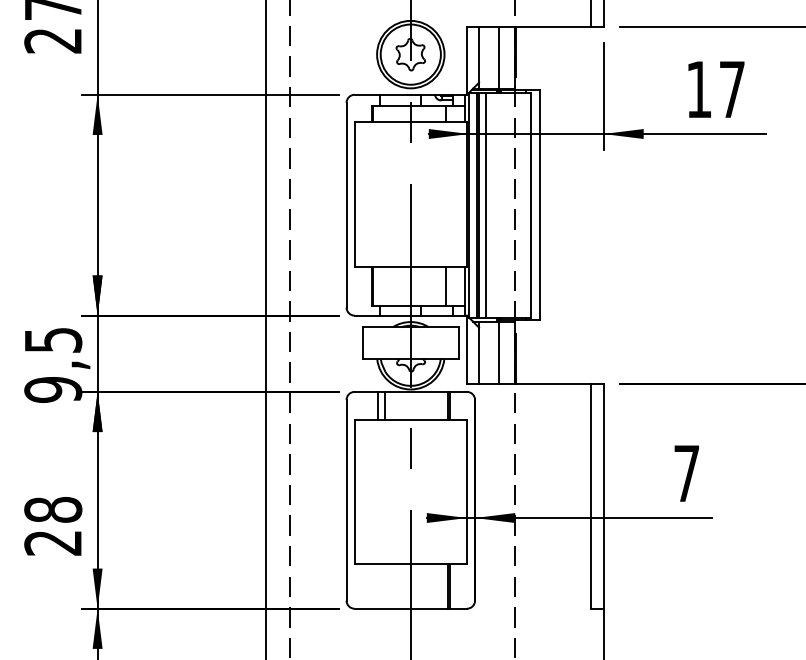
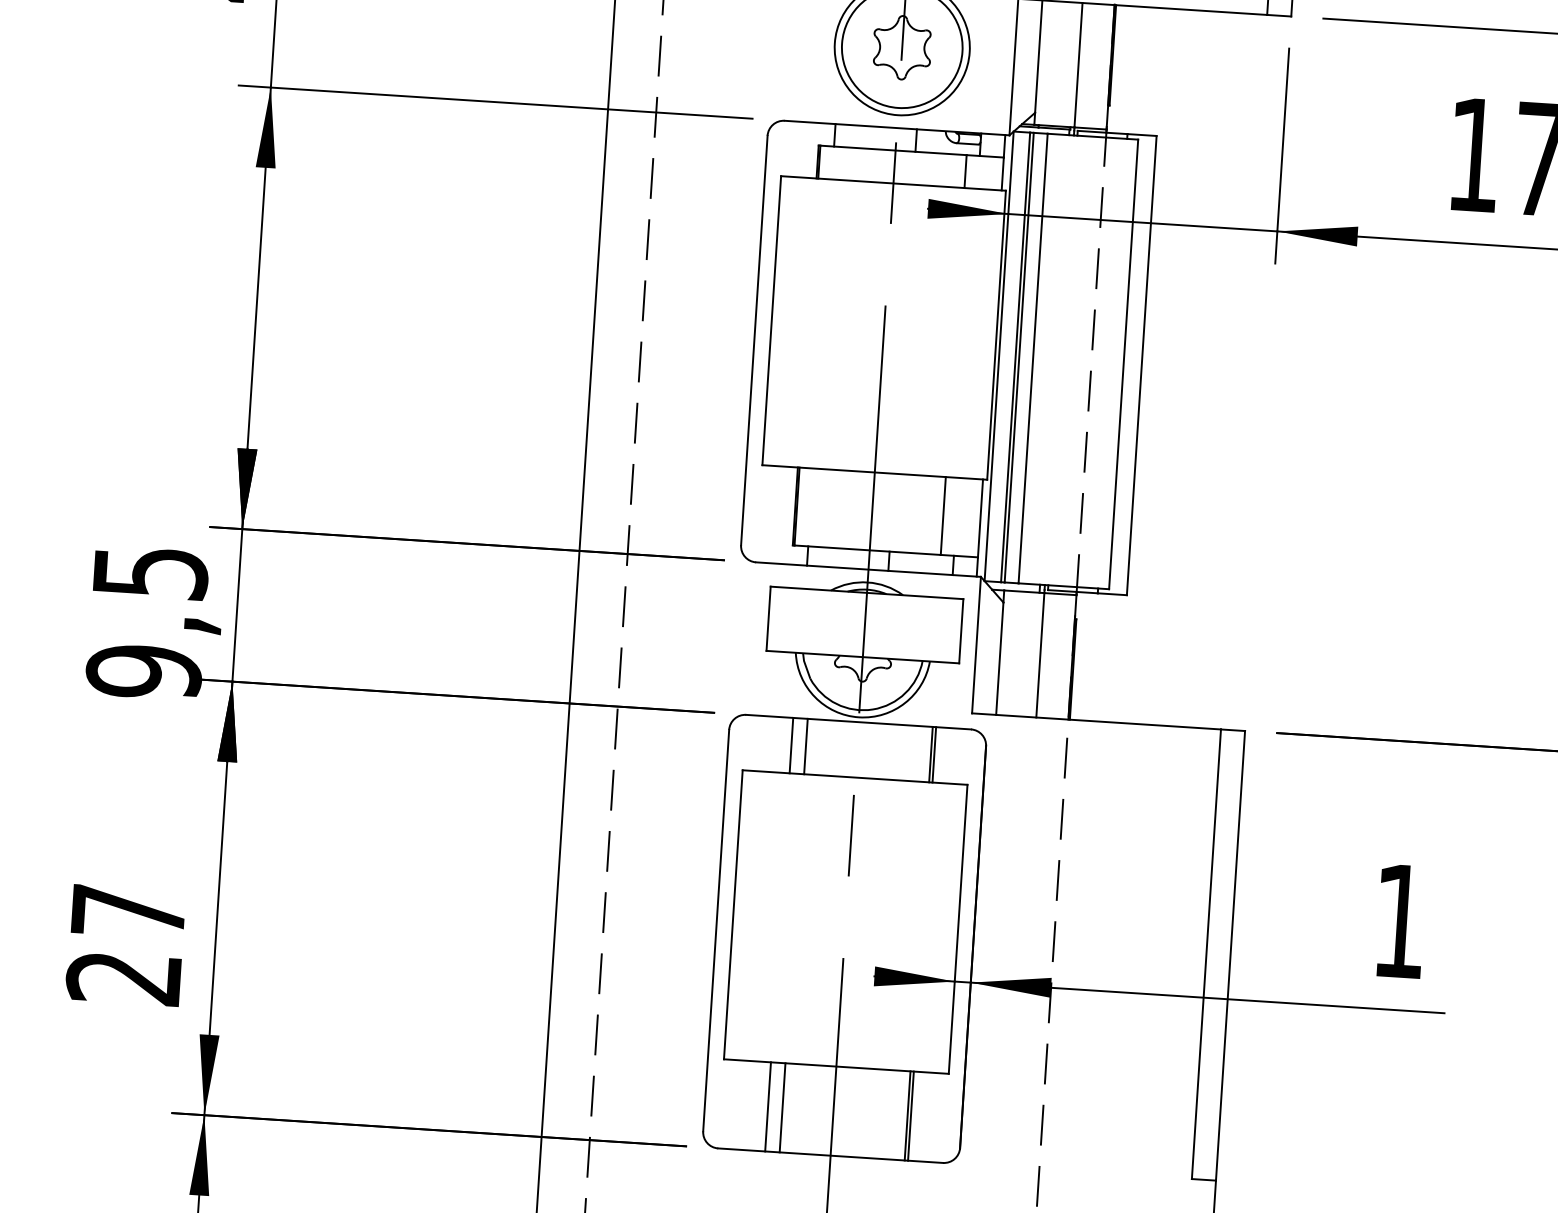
text: (686, 473) -> (1399, 920), 7 -> 1
text: (53, 509) -> (129, 911), 28 -> 27
line: (378, 586) -> (768, 1107), added
line: (385, 586) -> (782, 1107), added

